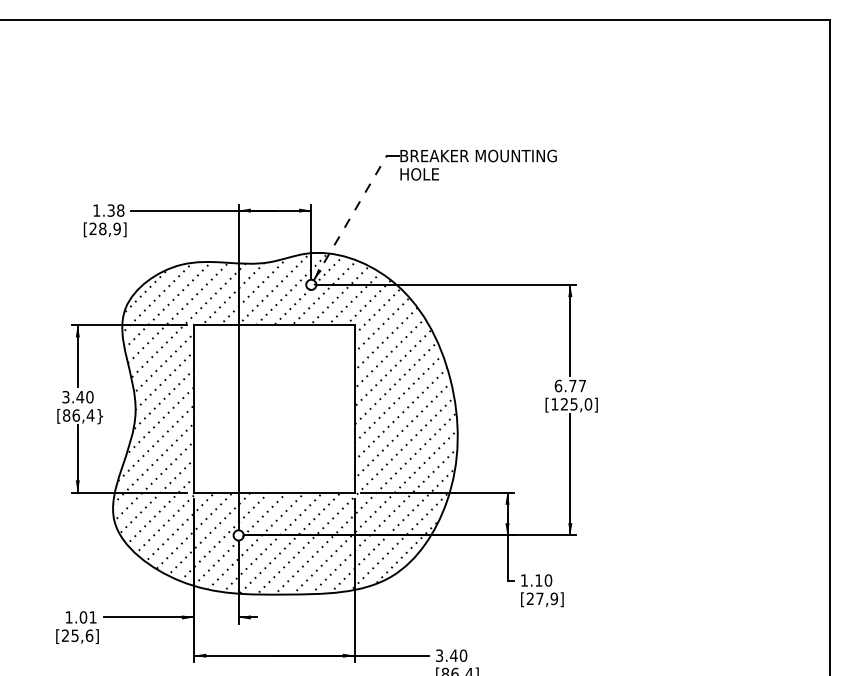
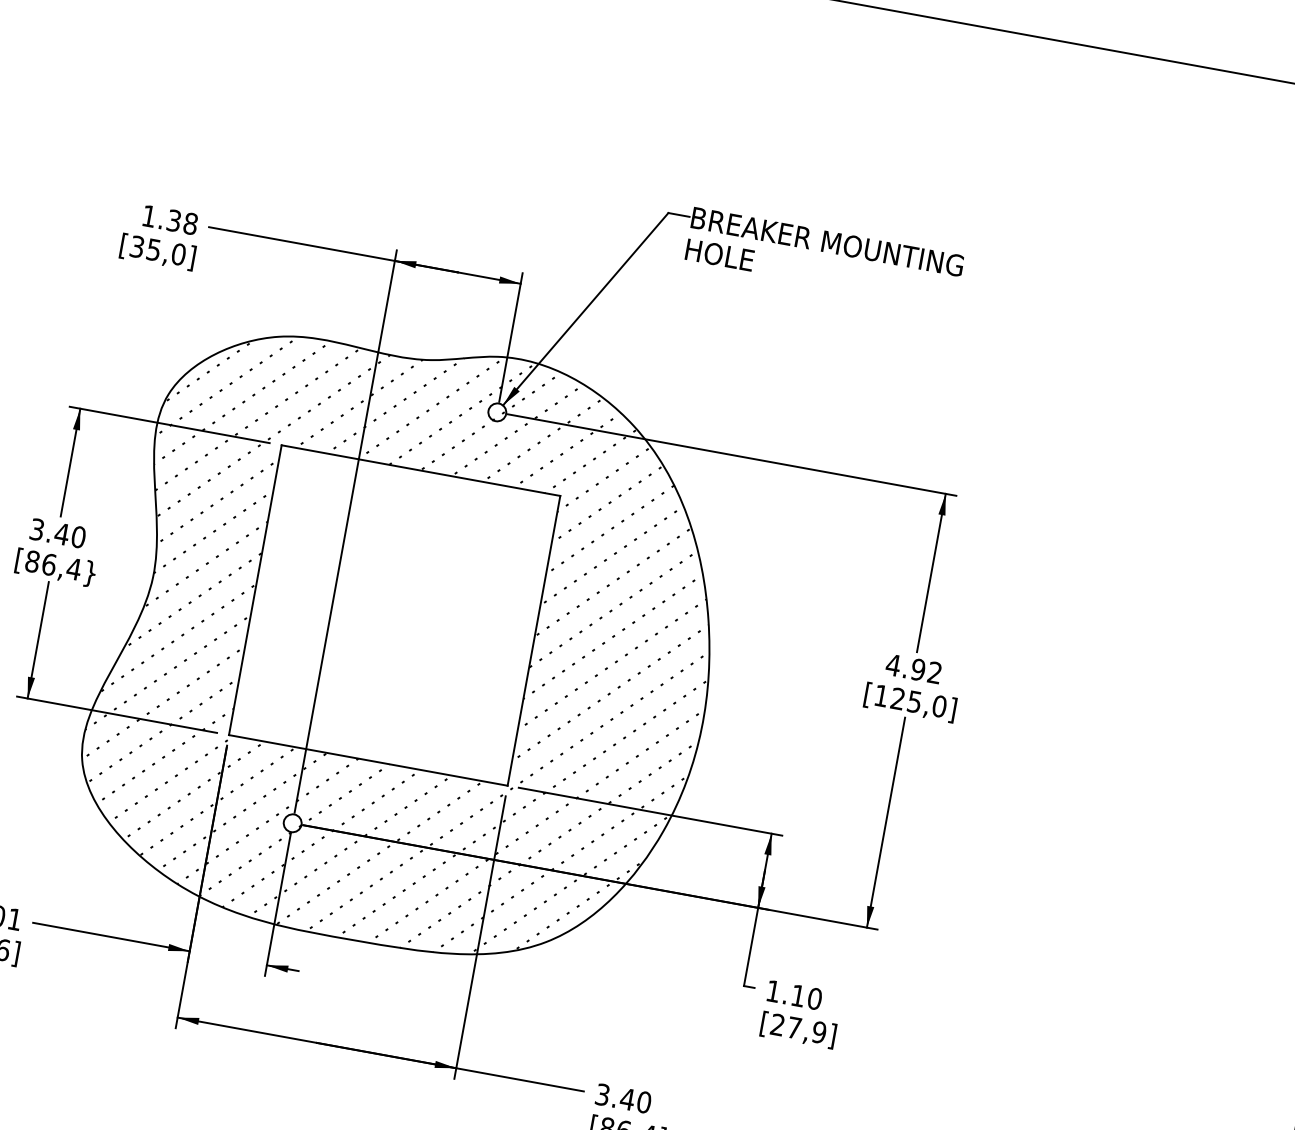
line: (350, 217) -> (586, 308), dashed -> solid
text: (104, 228) -> (156, 249), [28,9] -> [35,0]
text: (569, 385) -> (912, 667), 6.77 -> 4.92

